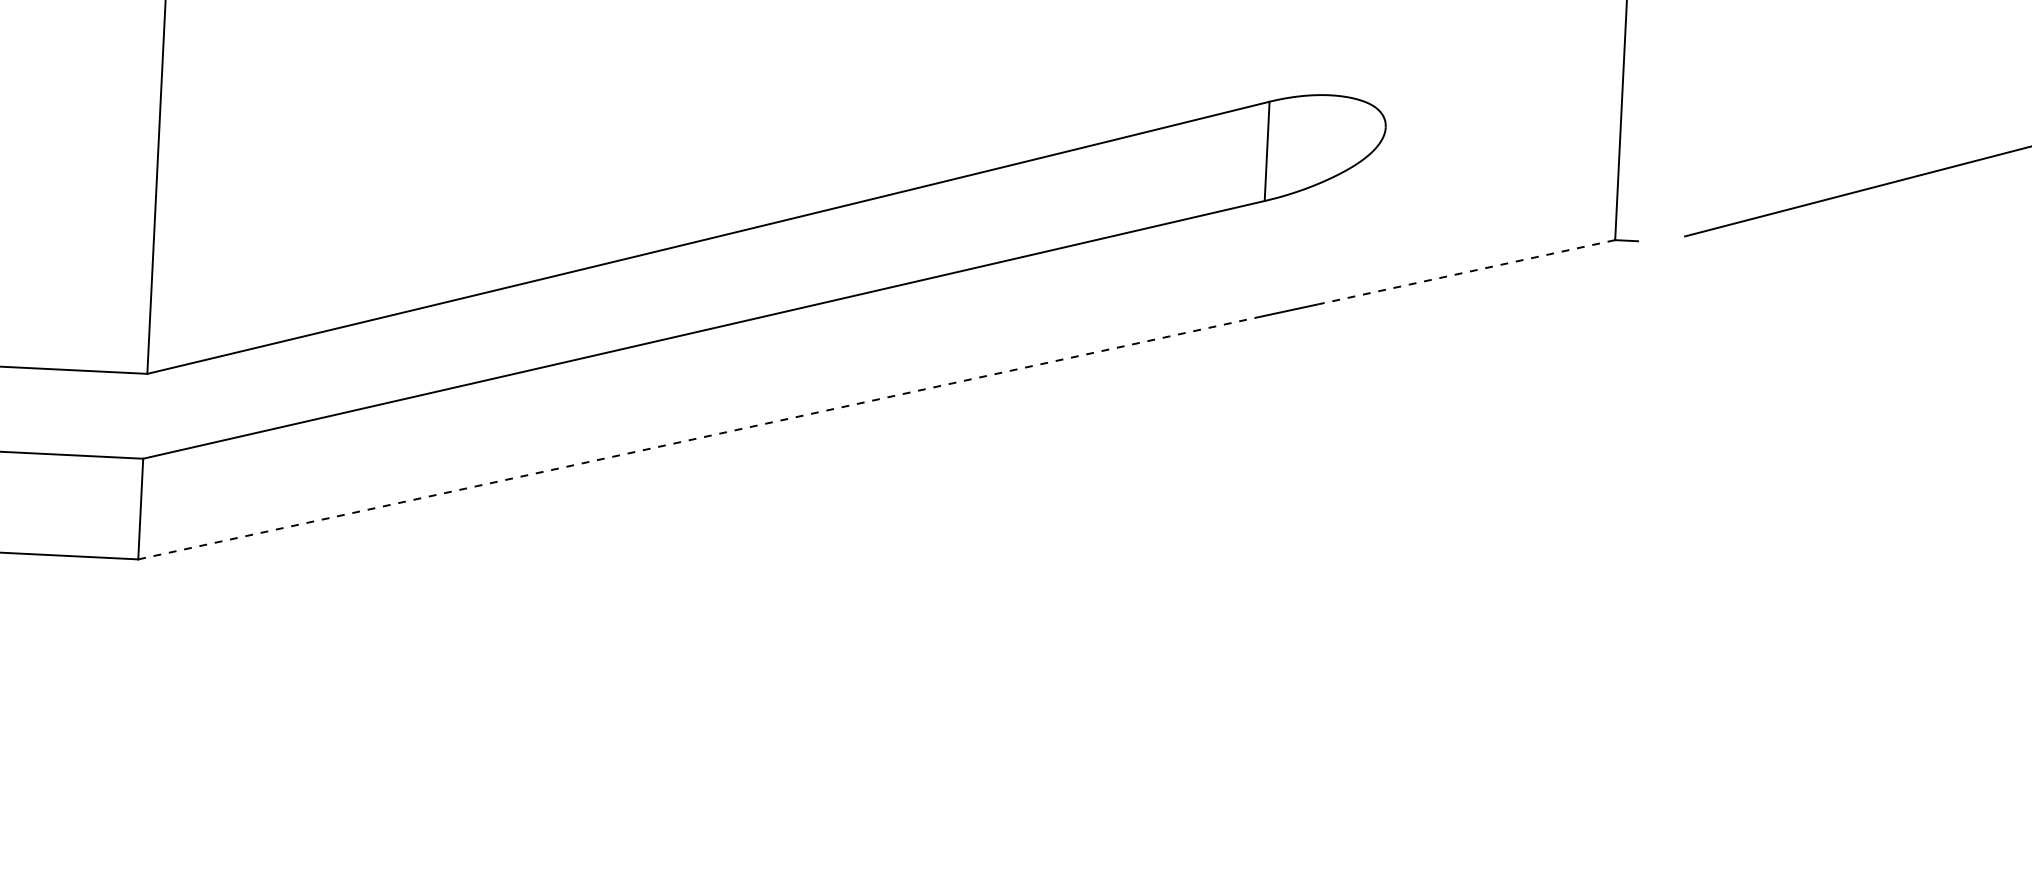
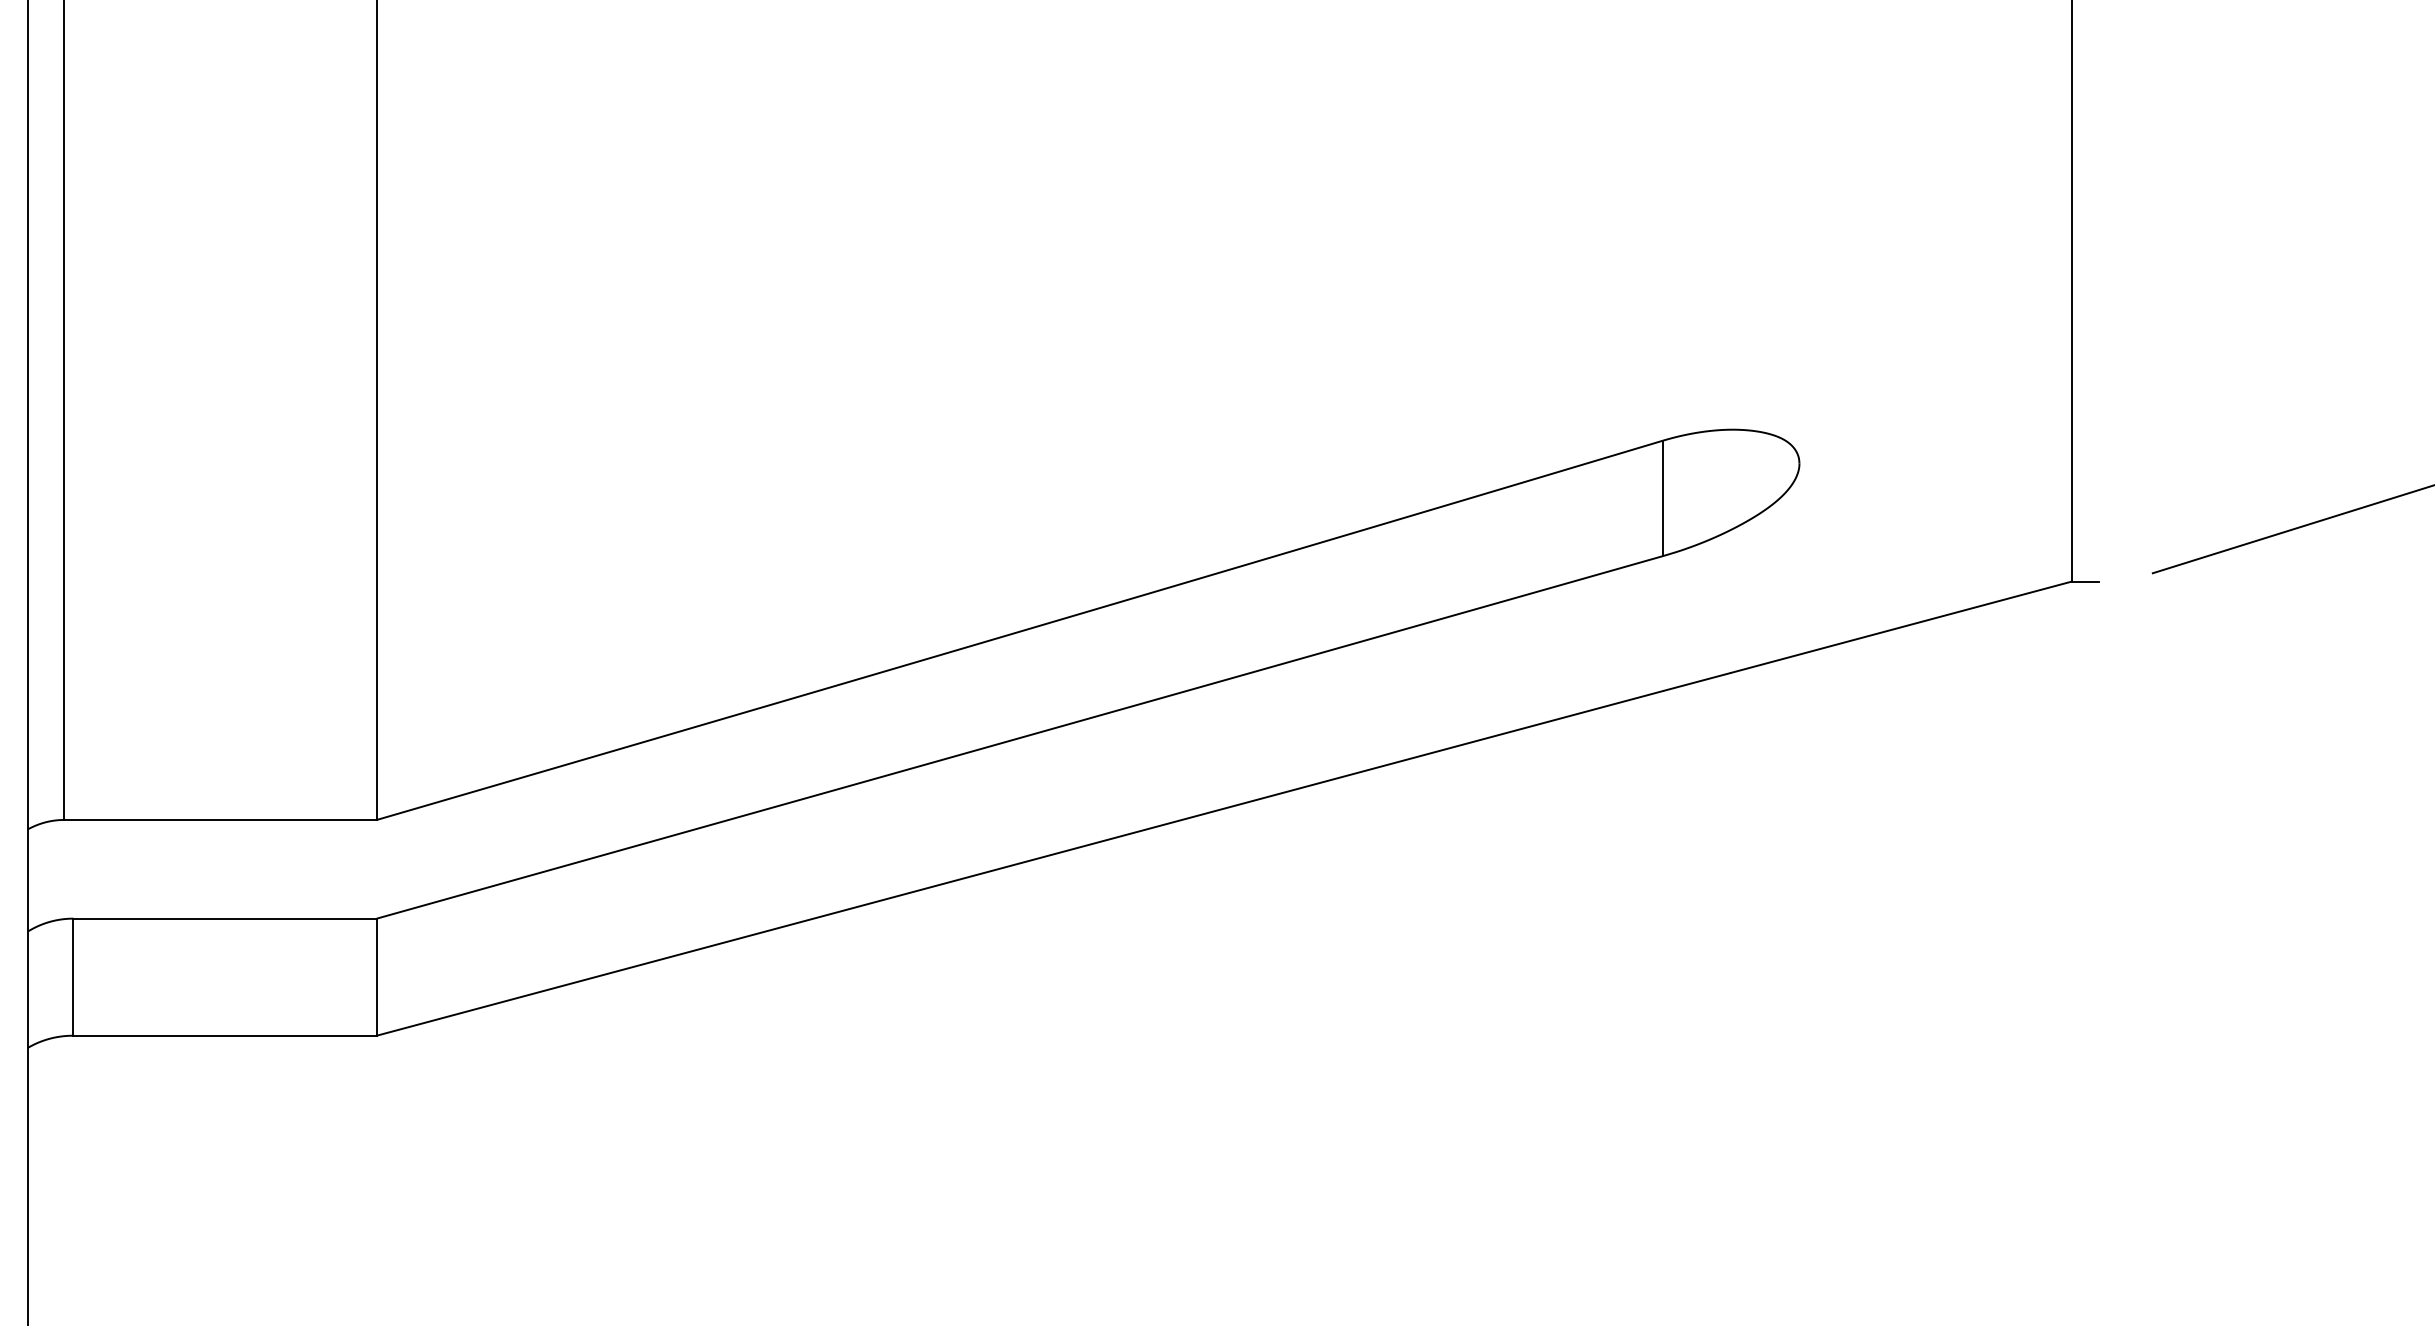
line: (1466, 272) -> (1901, 627), dashed -> solid
line: (699, 438) -> (1020, 863), dashed -> solid

